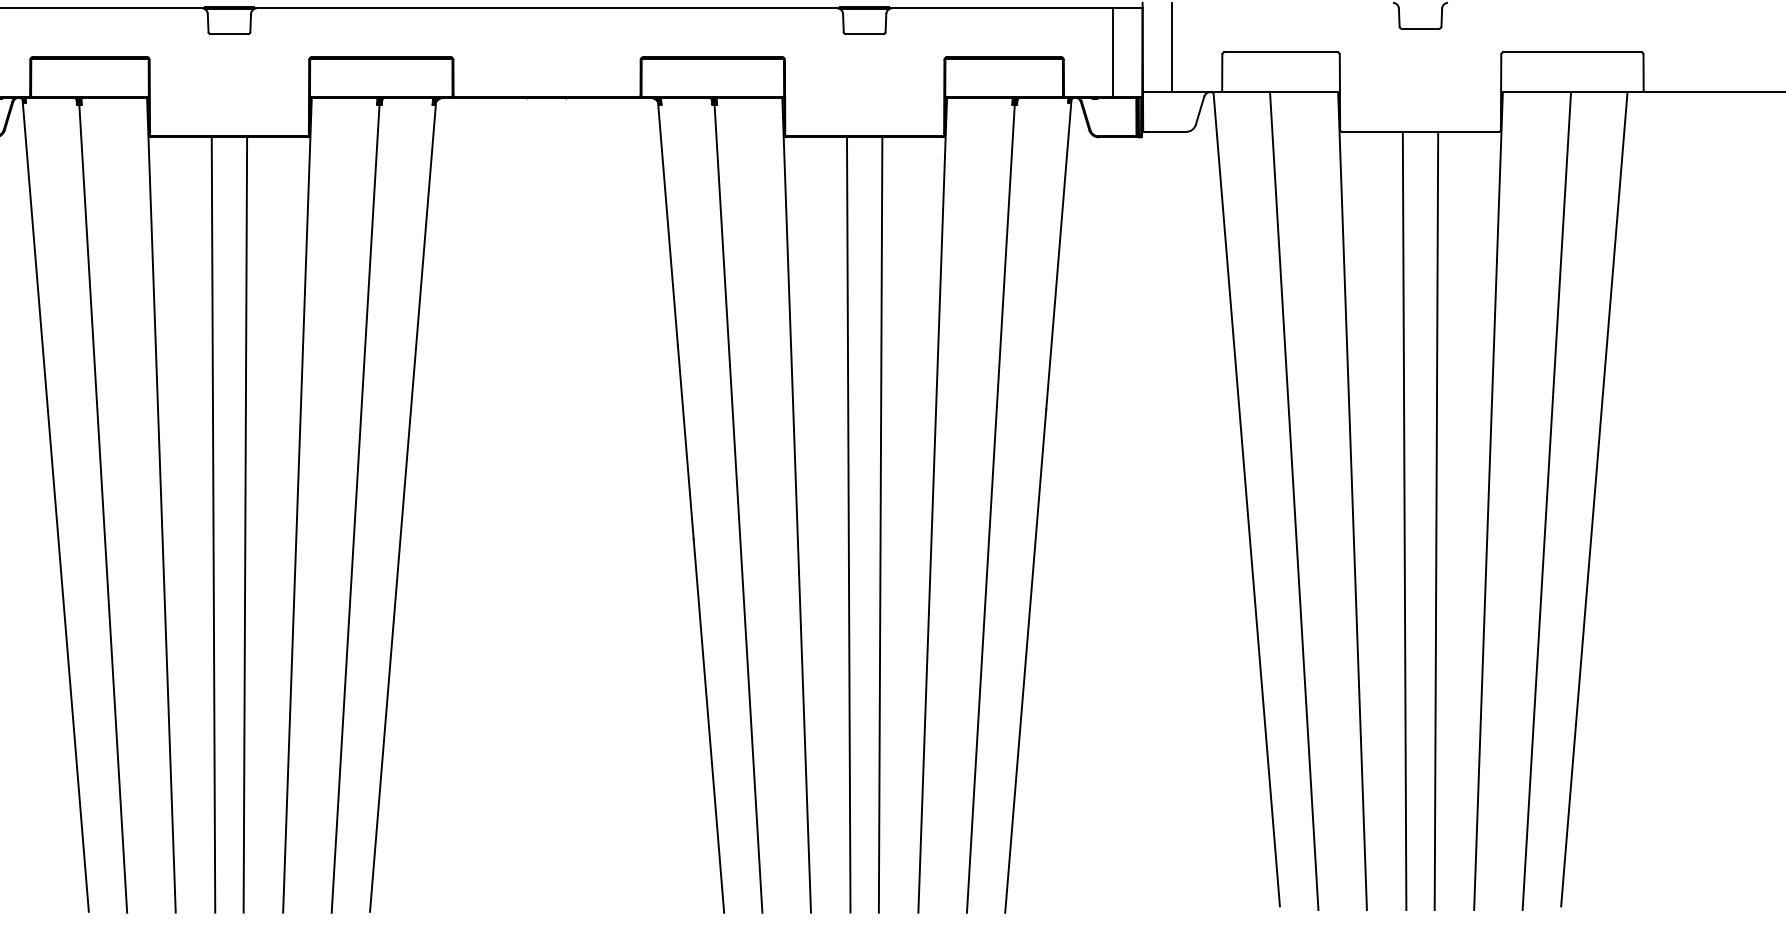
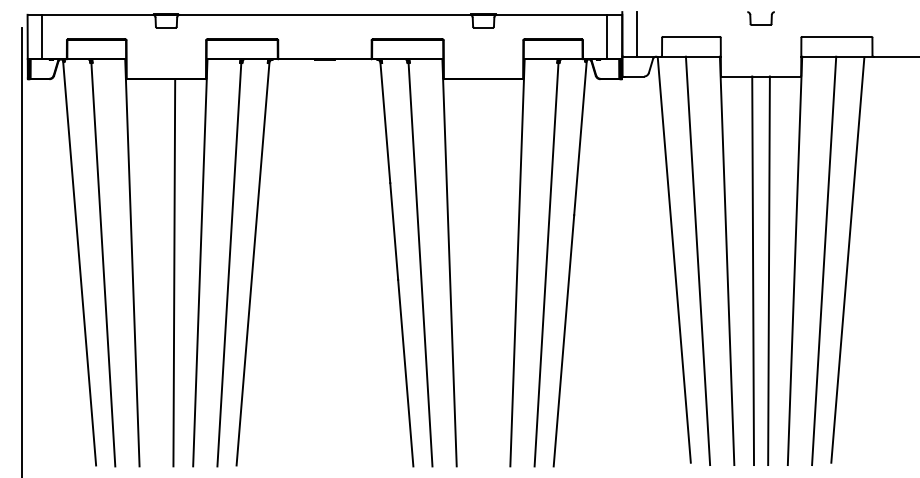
line: (213, 524) -> (158, 272), removed
line: (848, 524) -> (475, 272), removed
line: (880, 524) -> (491, 272), removed

